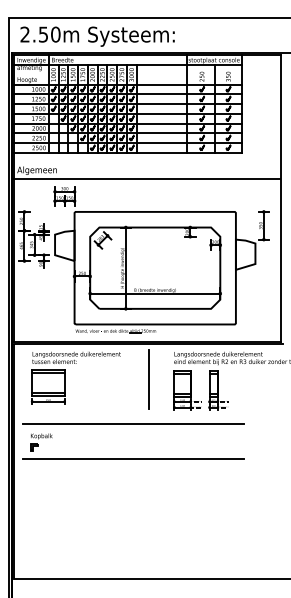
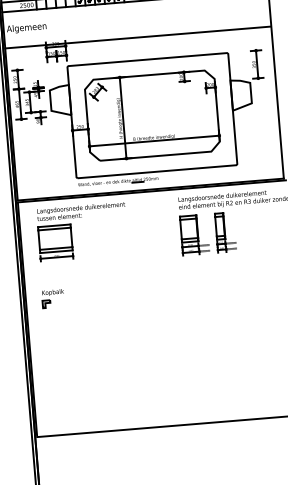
line: (147, 179) -> (138, 37), moved
line: (149, 378) -> (155, 226), removed
line: (132, 423) -> (142, 272), removed
line: (132, 458) -> (145, 307), removed

